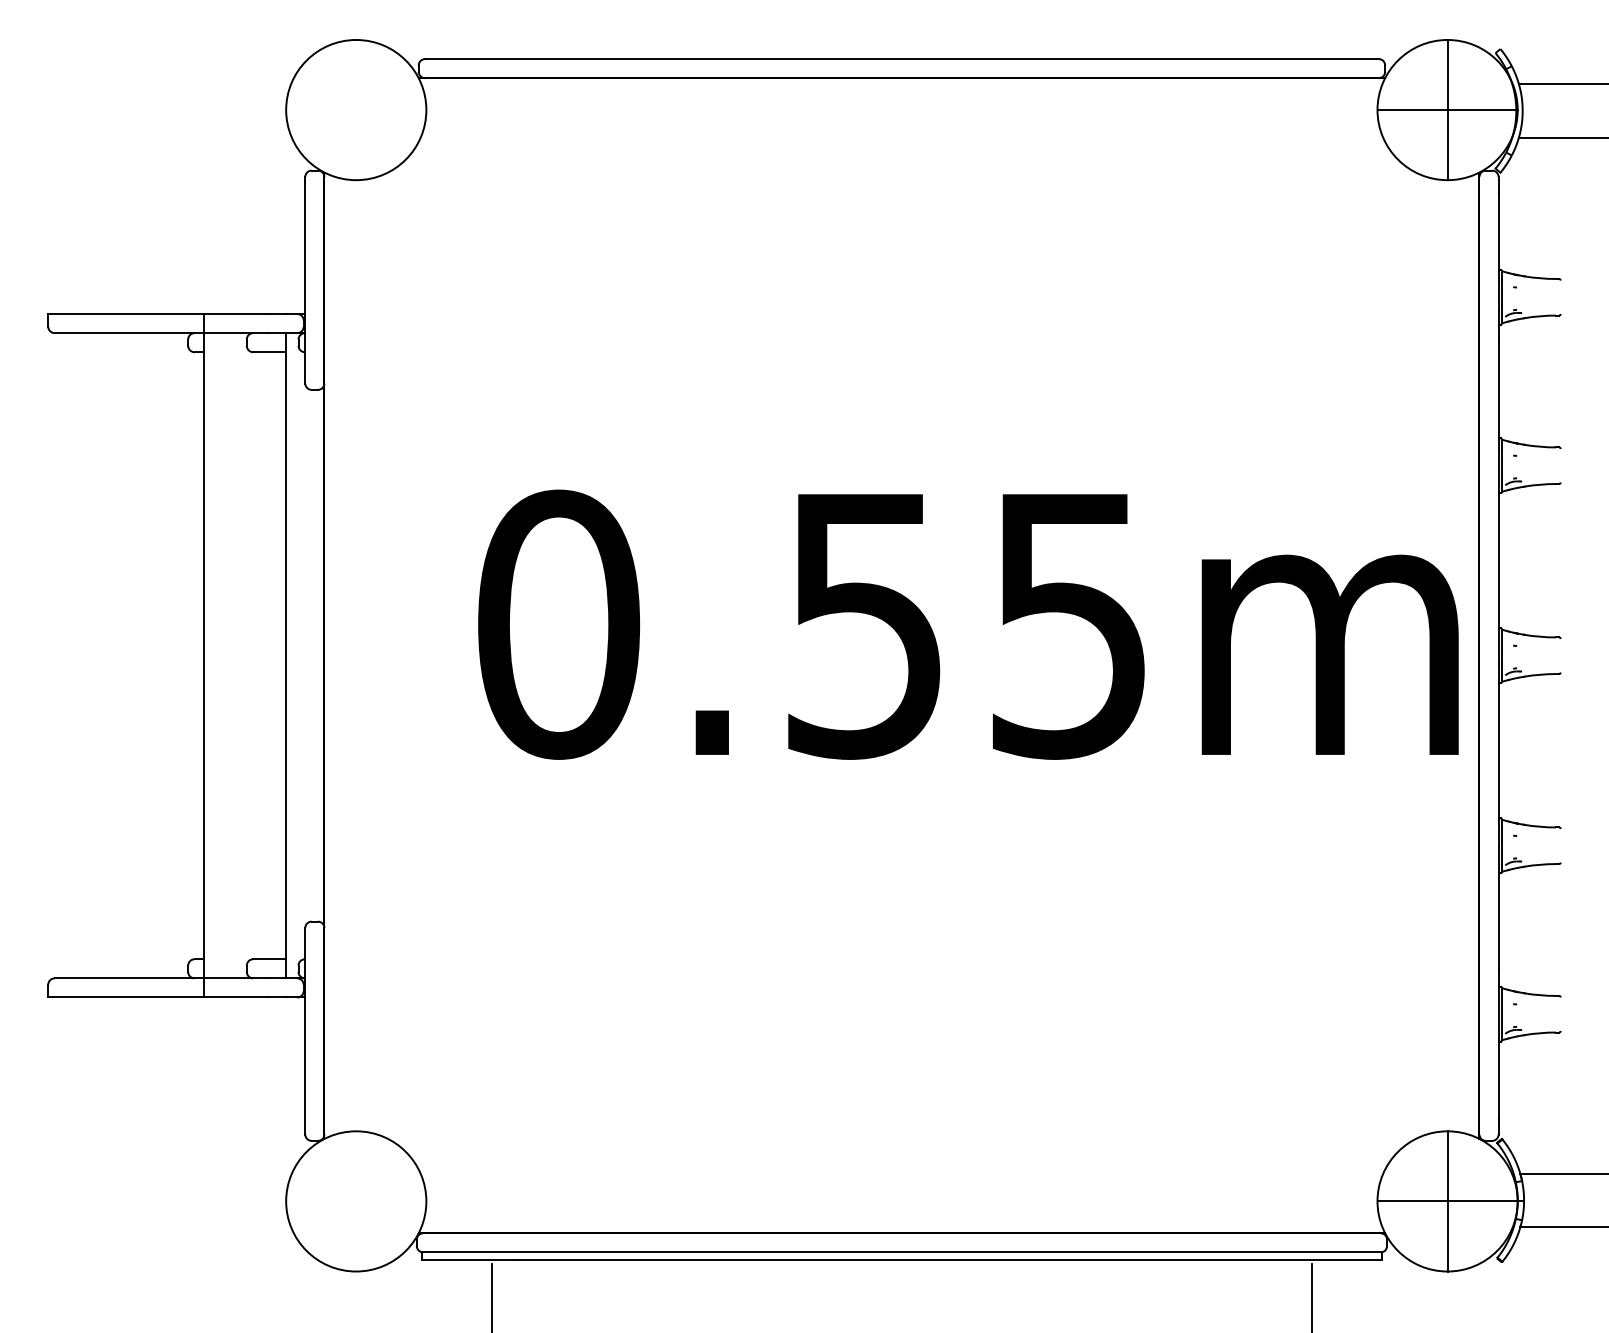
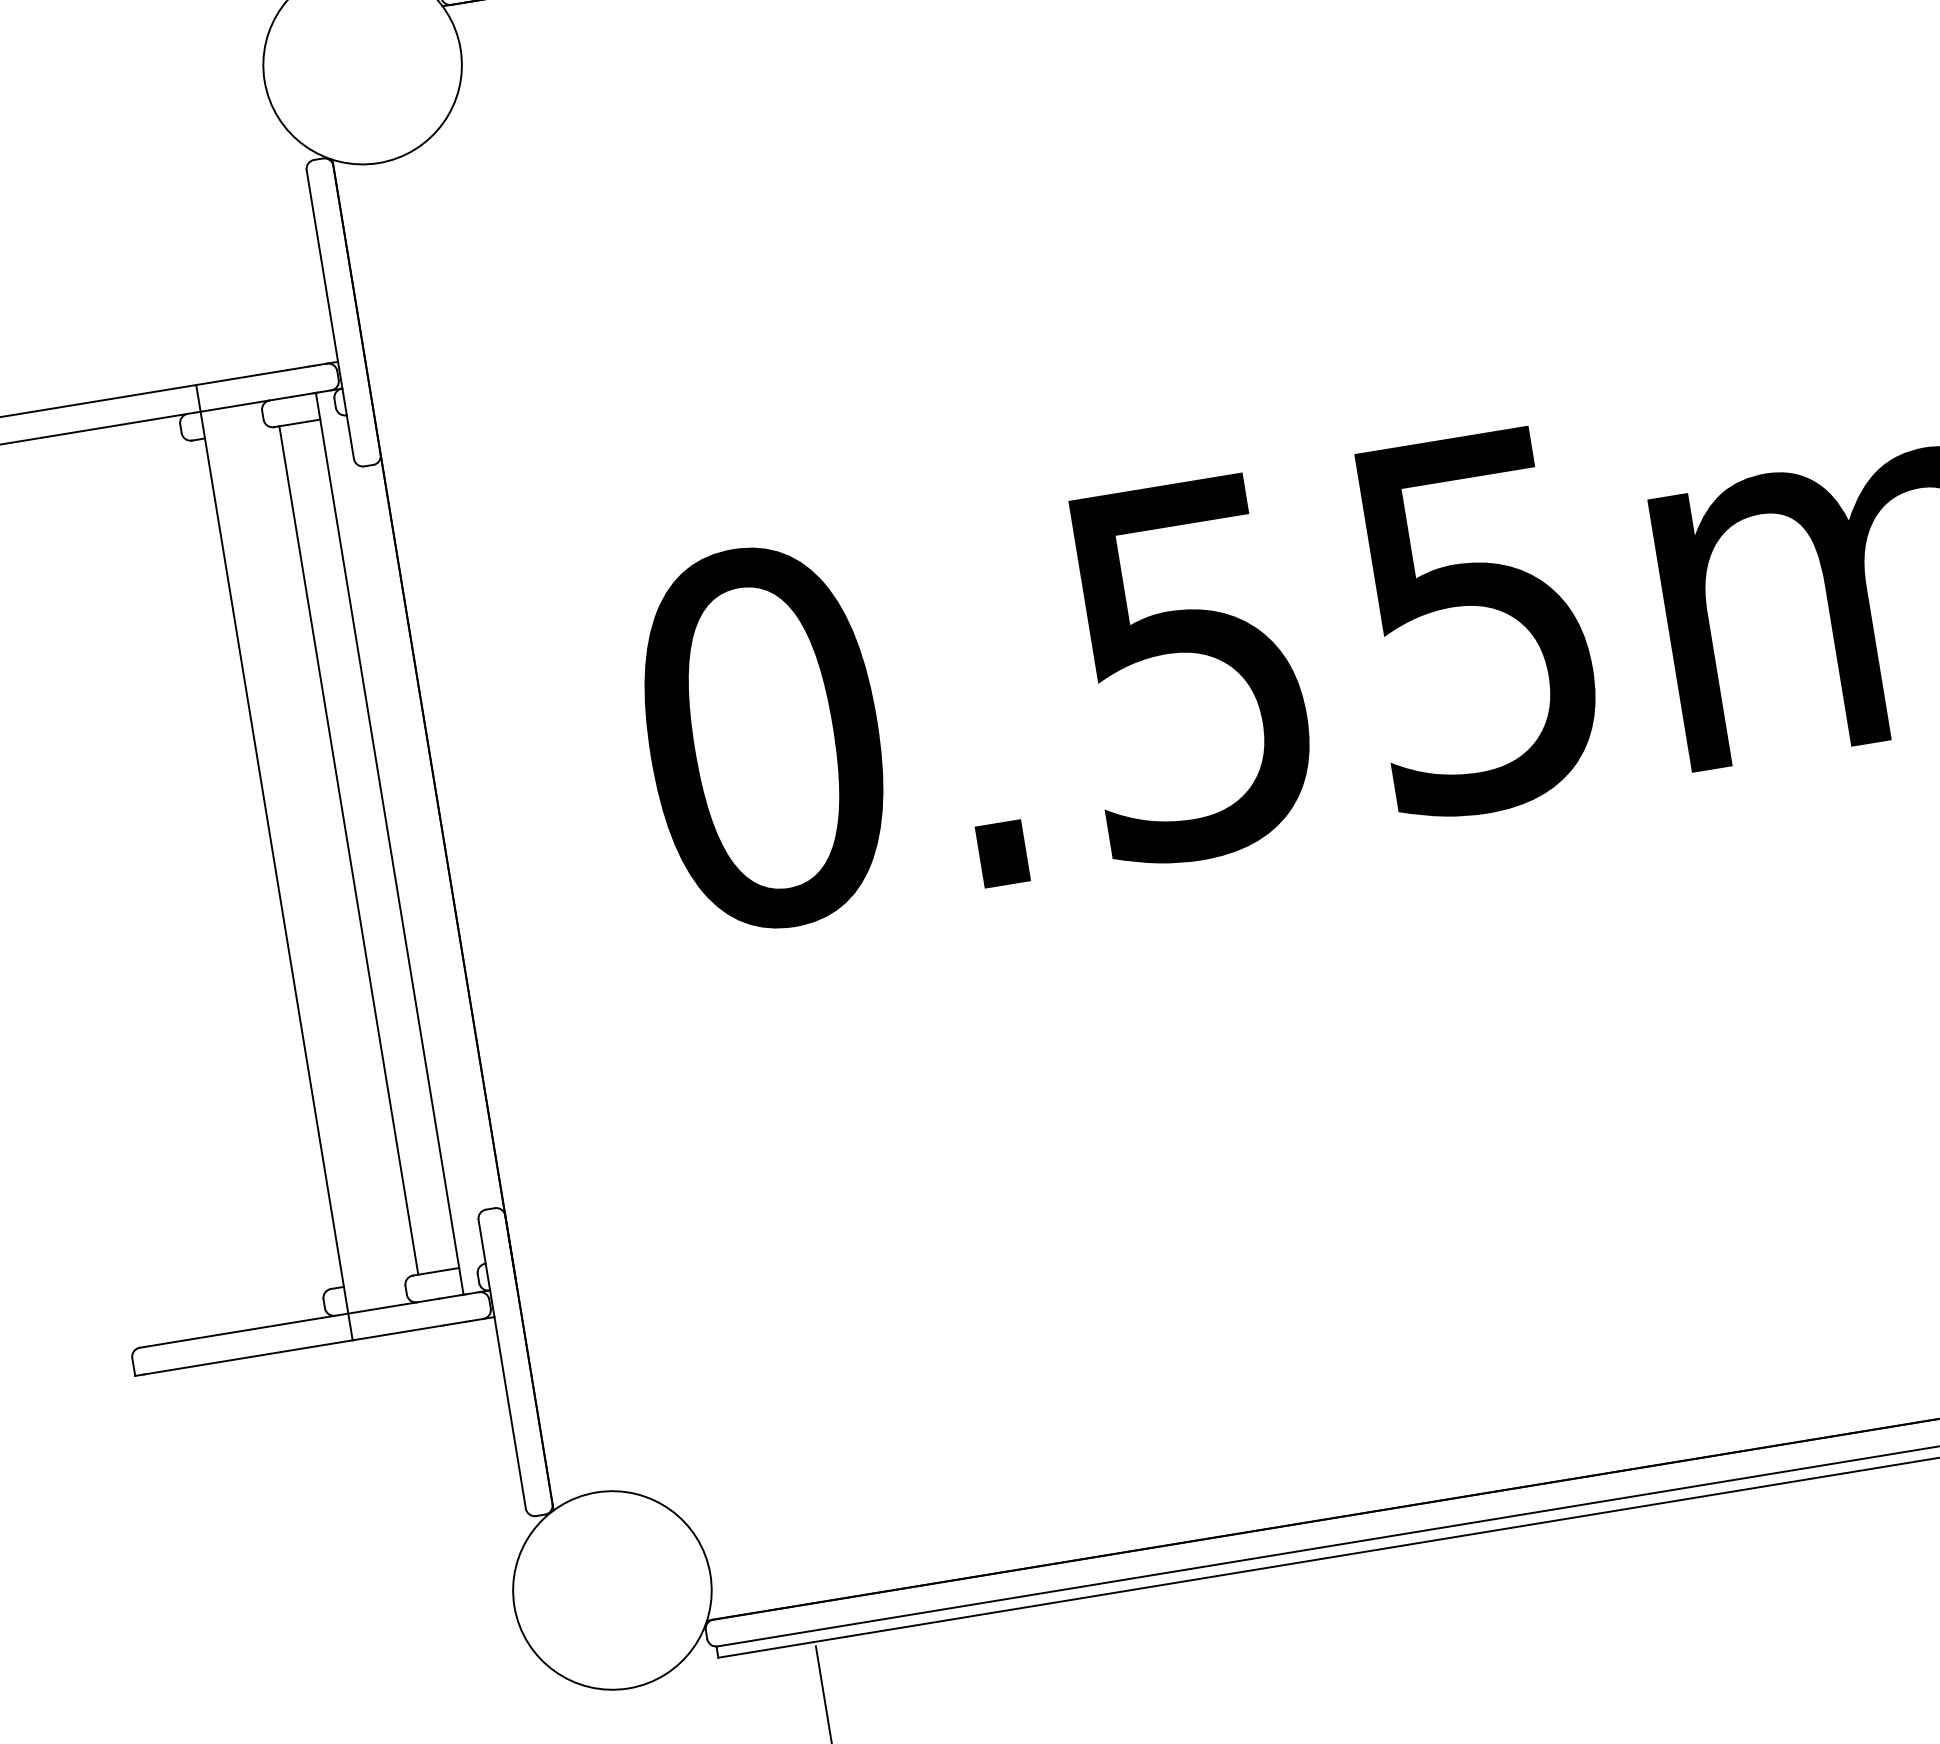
line: (257, 655) -> (349, 850), added

